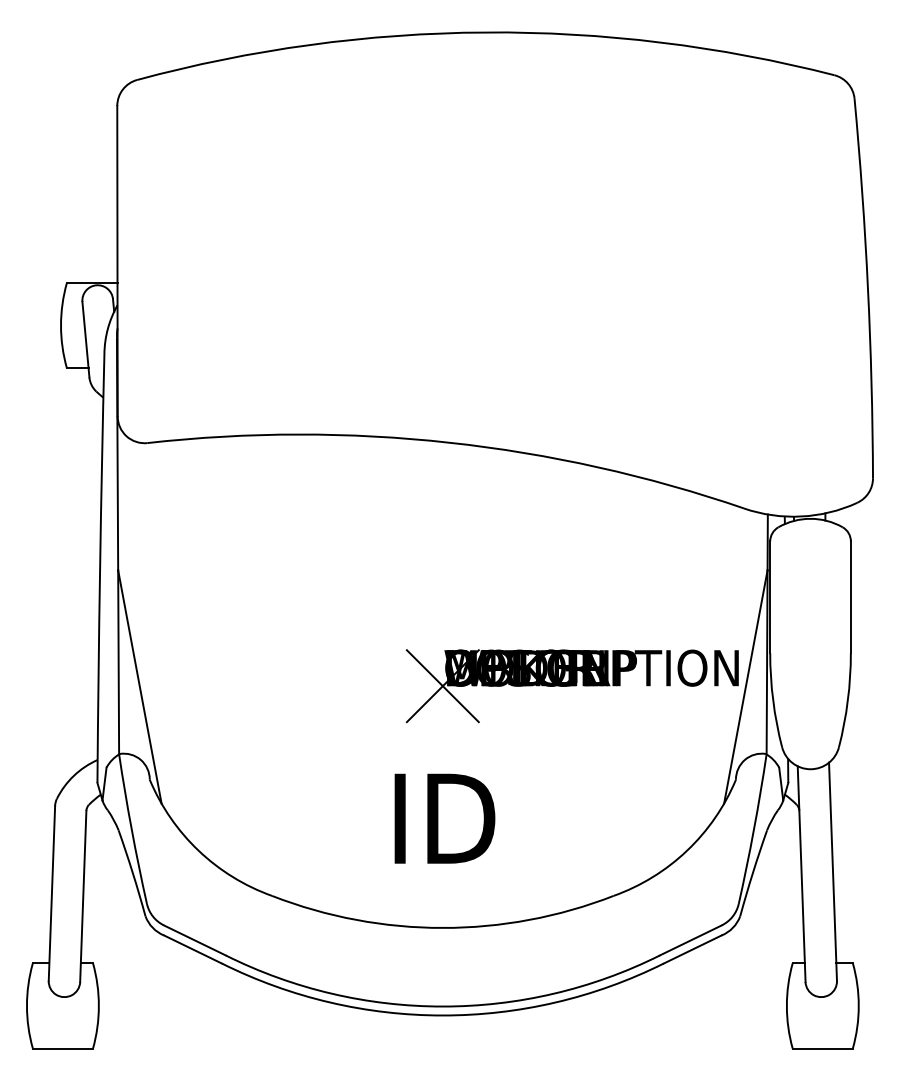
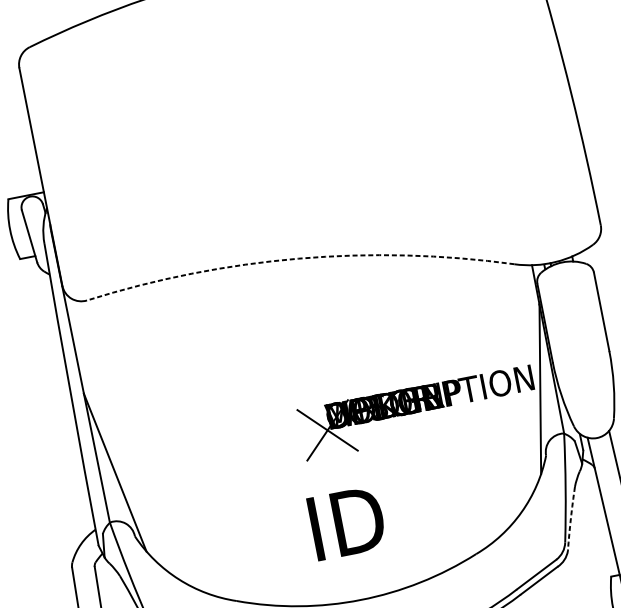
arc: (449, 442) -> (298, 258), solid -> dashed
arc: (752, 873) -> (570, 519), solid -> dashed

